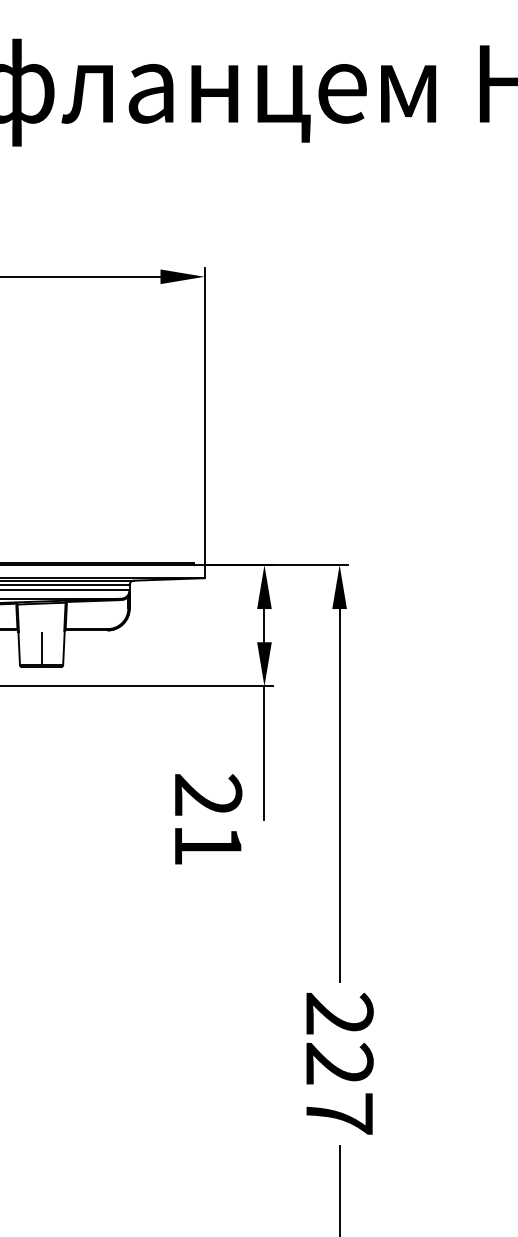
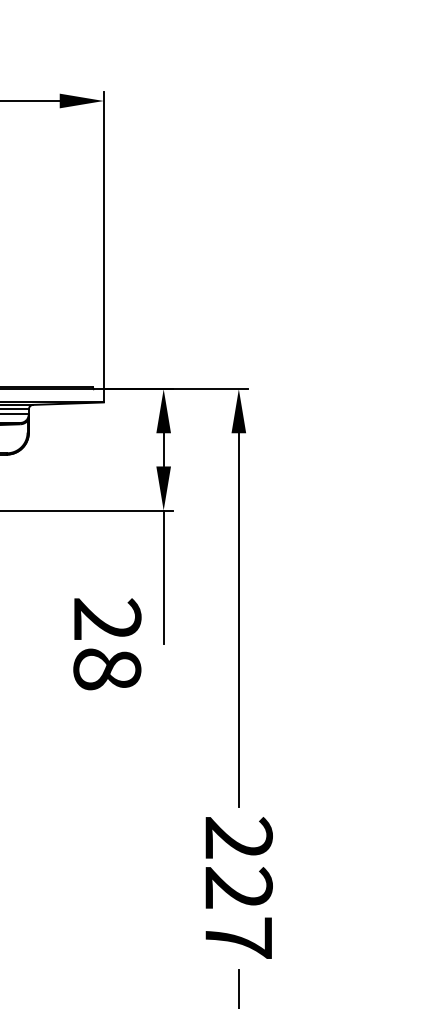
text: (208, 845) -> (107, 669), 21 -> 28

